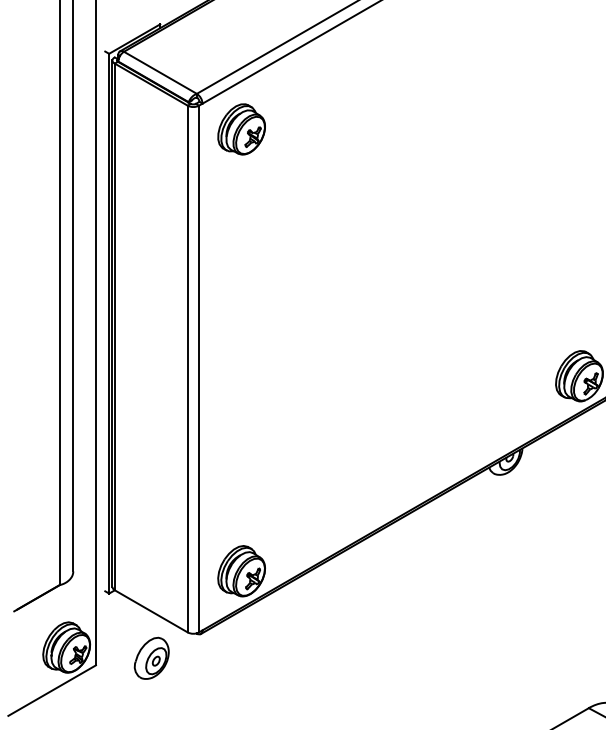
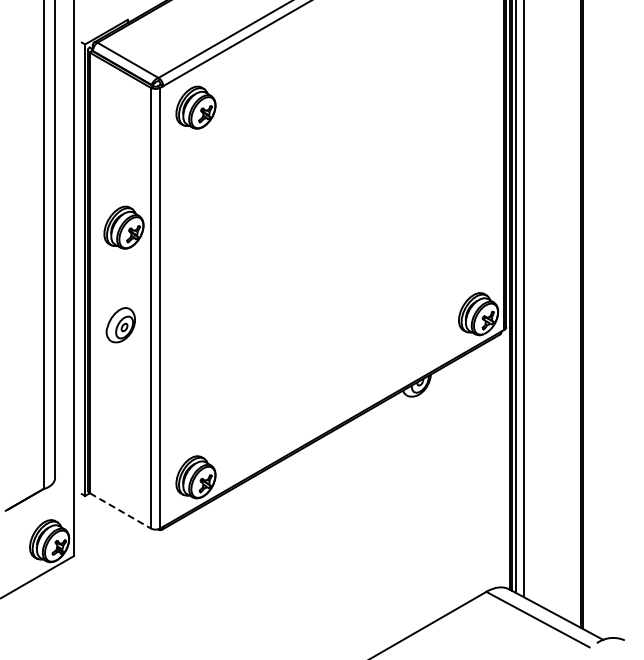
part: (155, 272) -> (123, 227), added
line: (151, 612) -> (120, 511), solid -> dashed
part: (151, 658) -> (120, 325), moved

